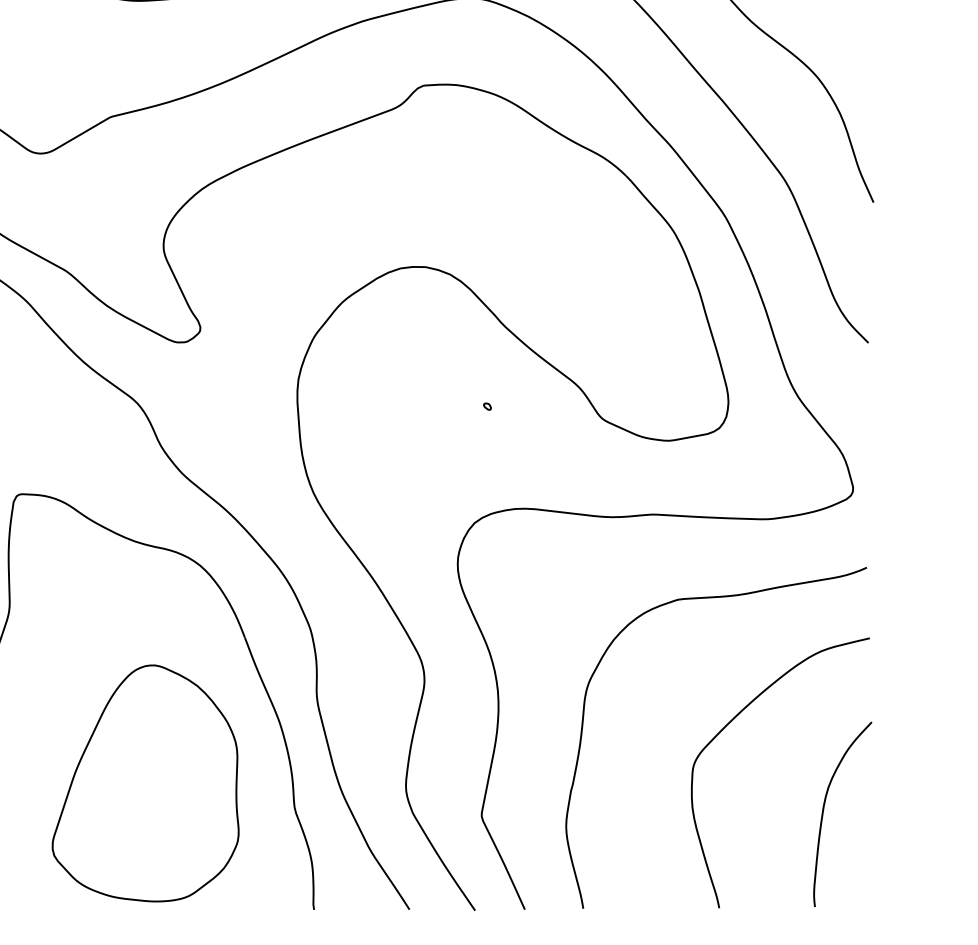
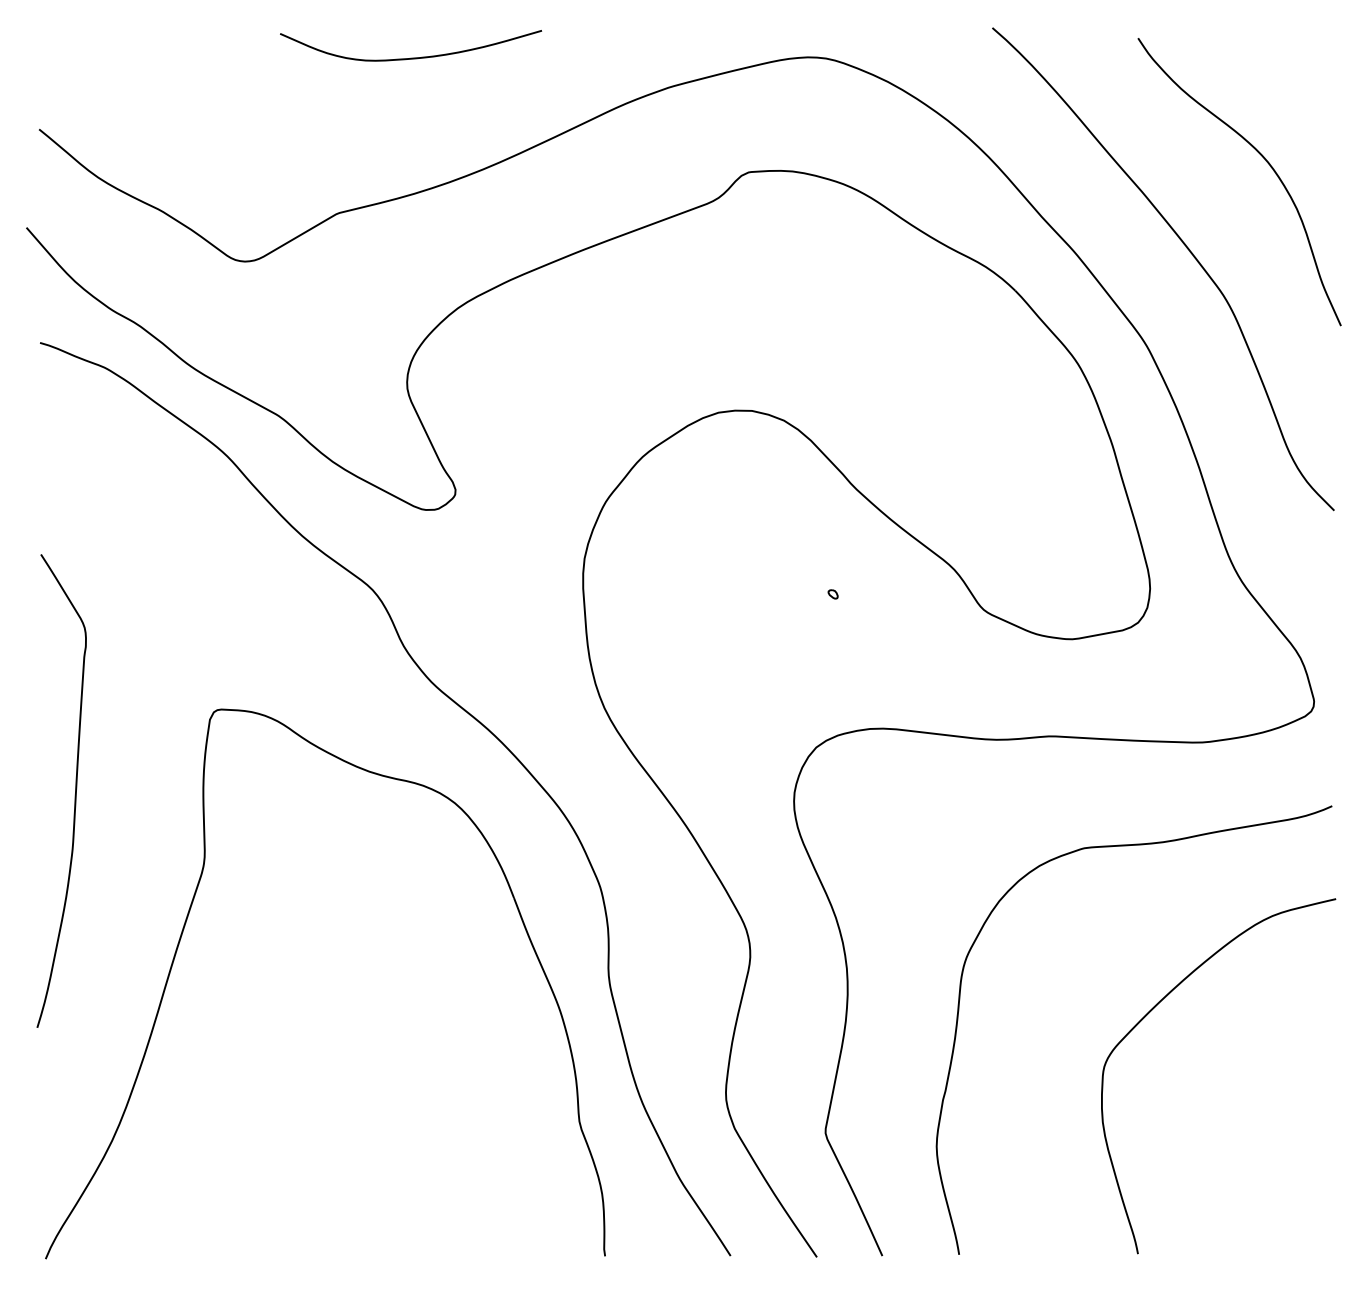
part: (145, 783) -> (383, 1089), removed
curve: (823, 811) -> (1275, 1127), removed

